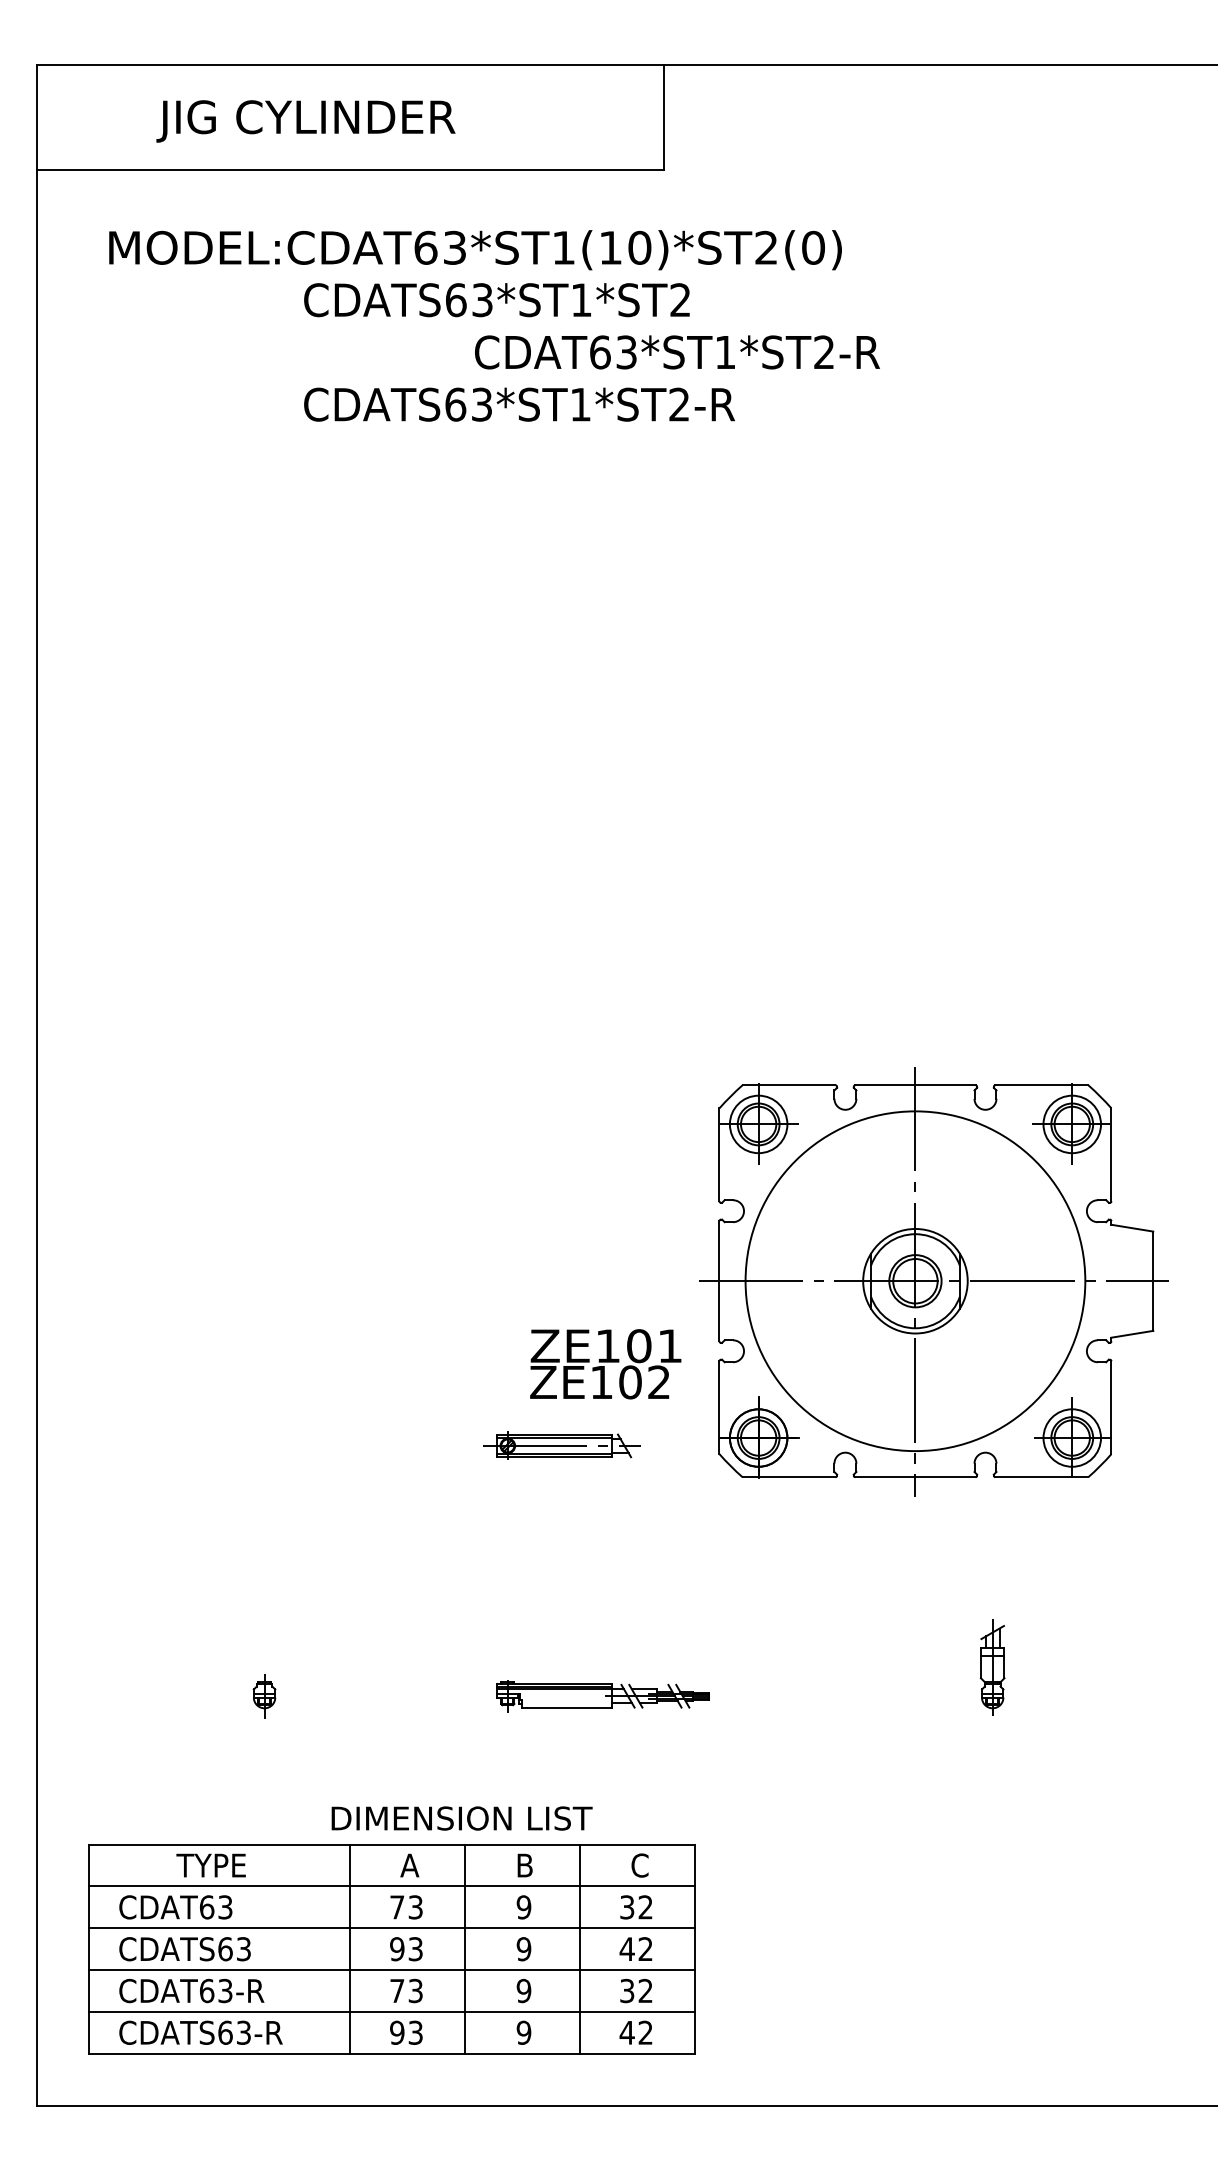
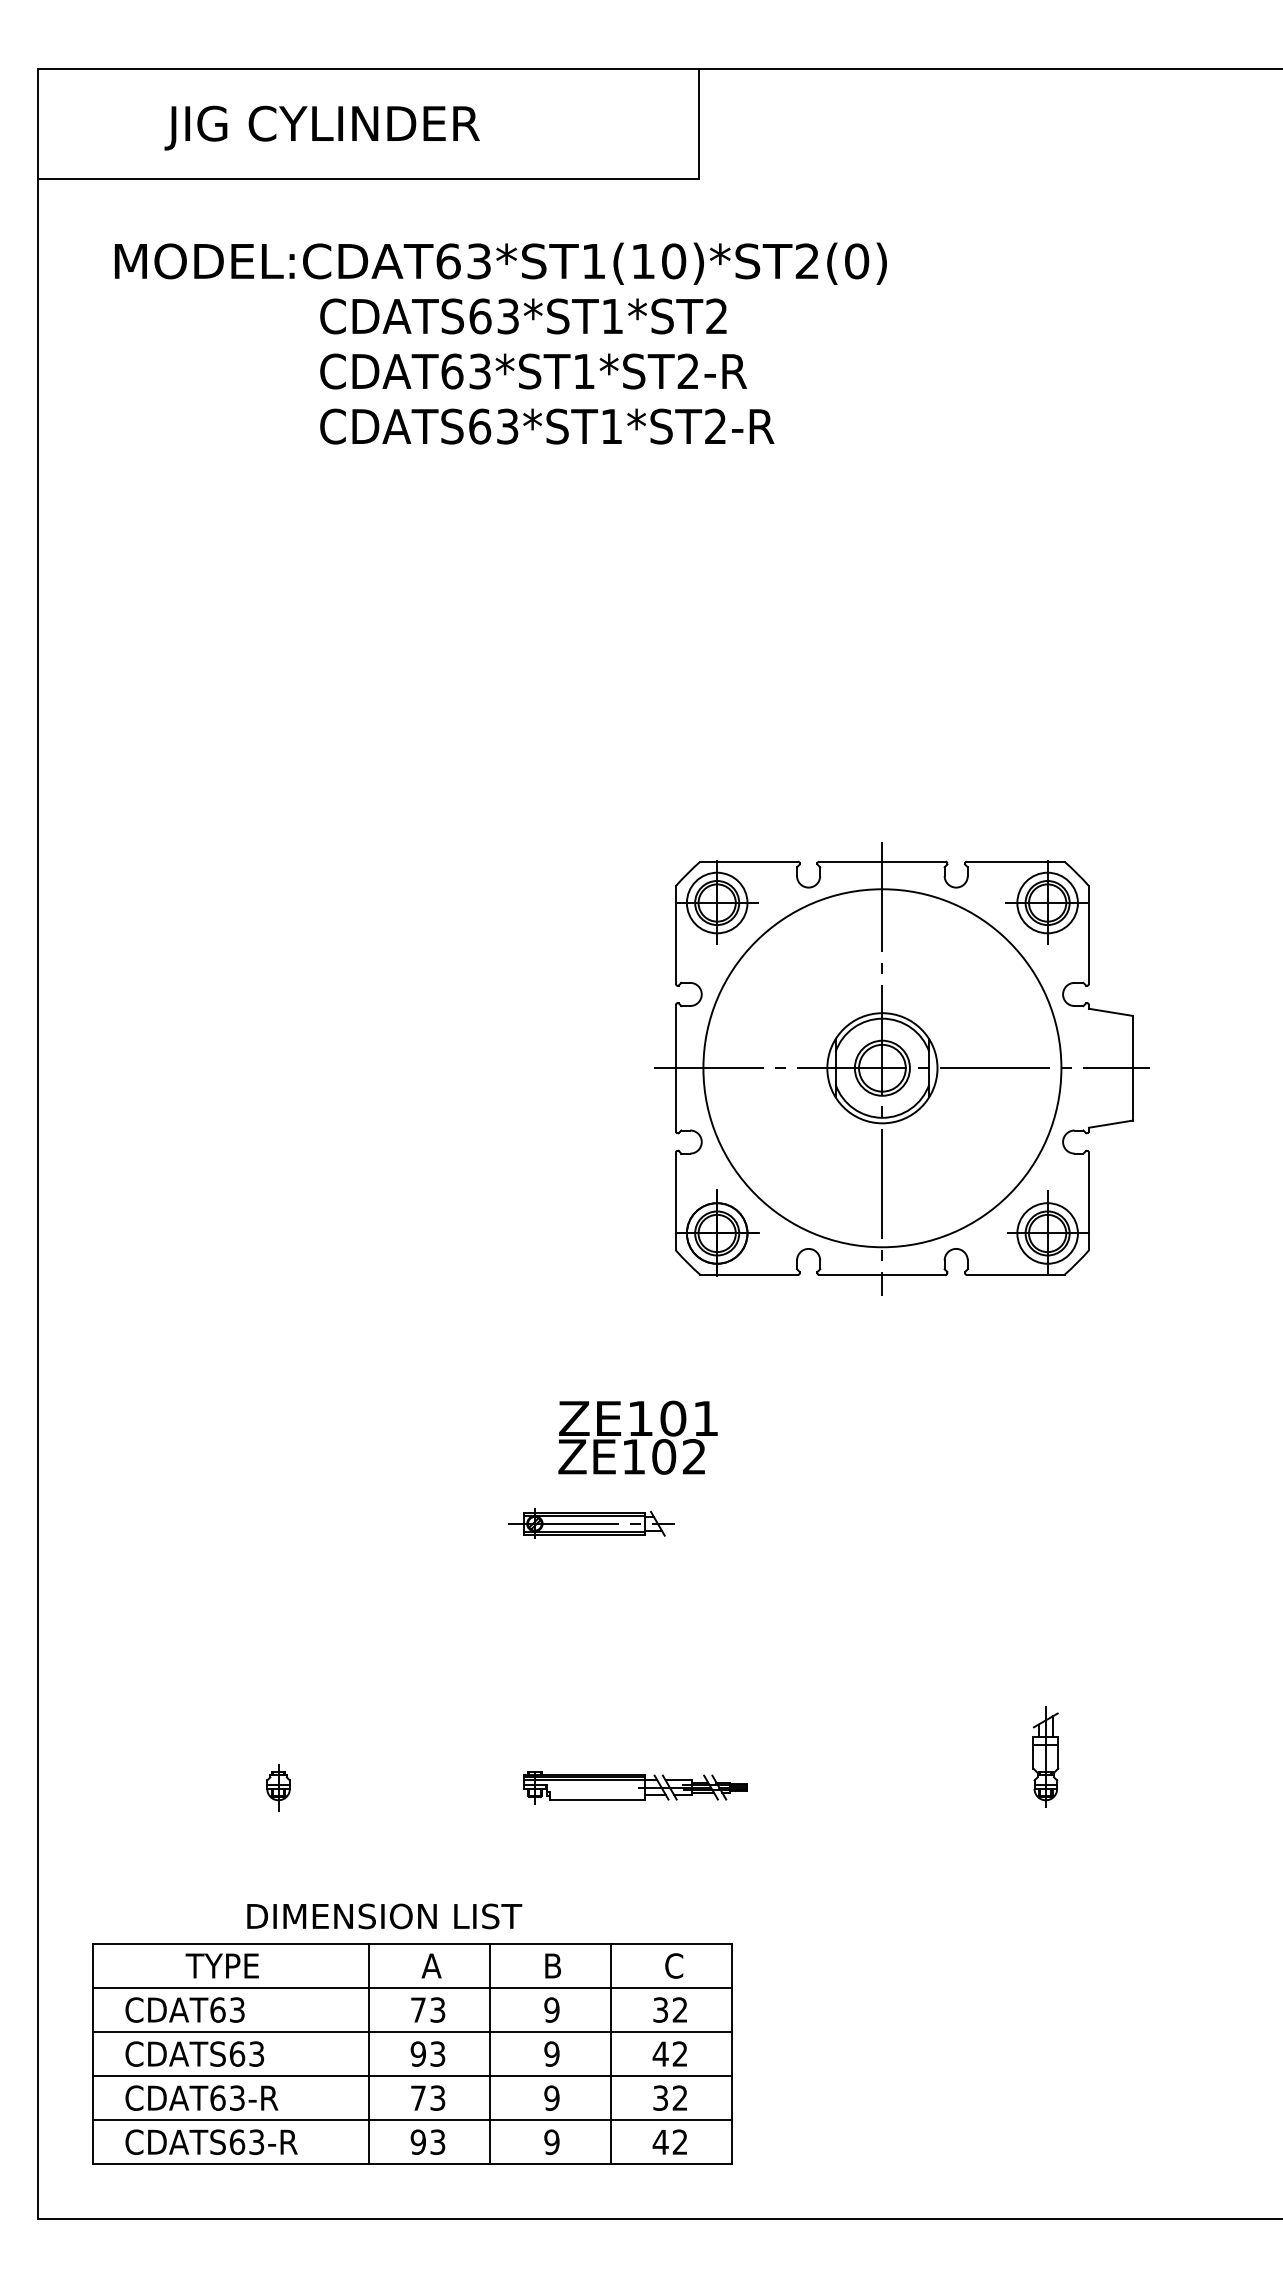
text: (677, 352) -> (533, 371), moved
part: (933, 1281) -> (901, 1068), moved
text: (461, 1818) -> (384, 1916), moved

